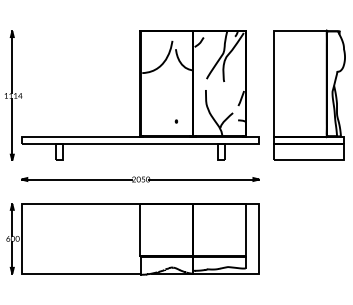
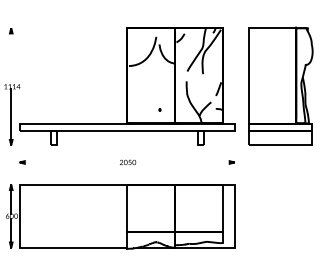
line: (12, 62) -> (11, 56), removed
line: (76, 179) -> (69, 162), removed
line: (203, 179) -> (184, 162), removed

